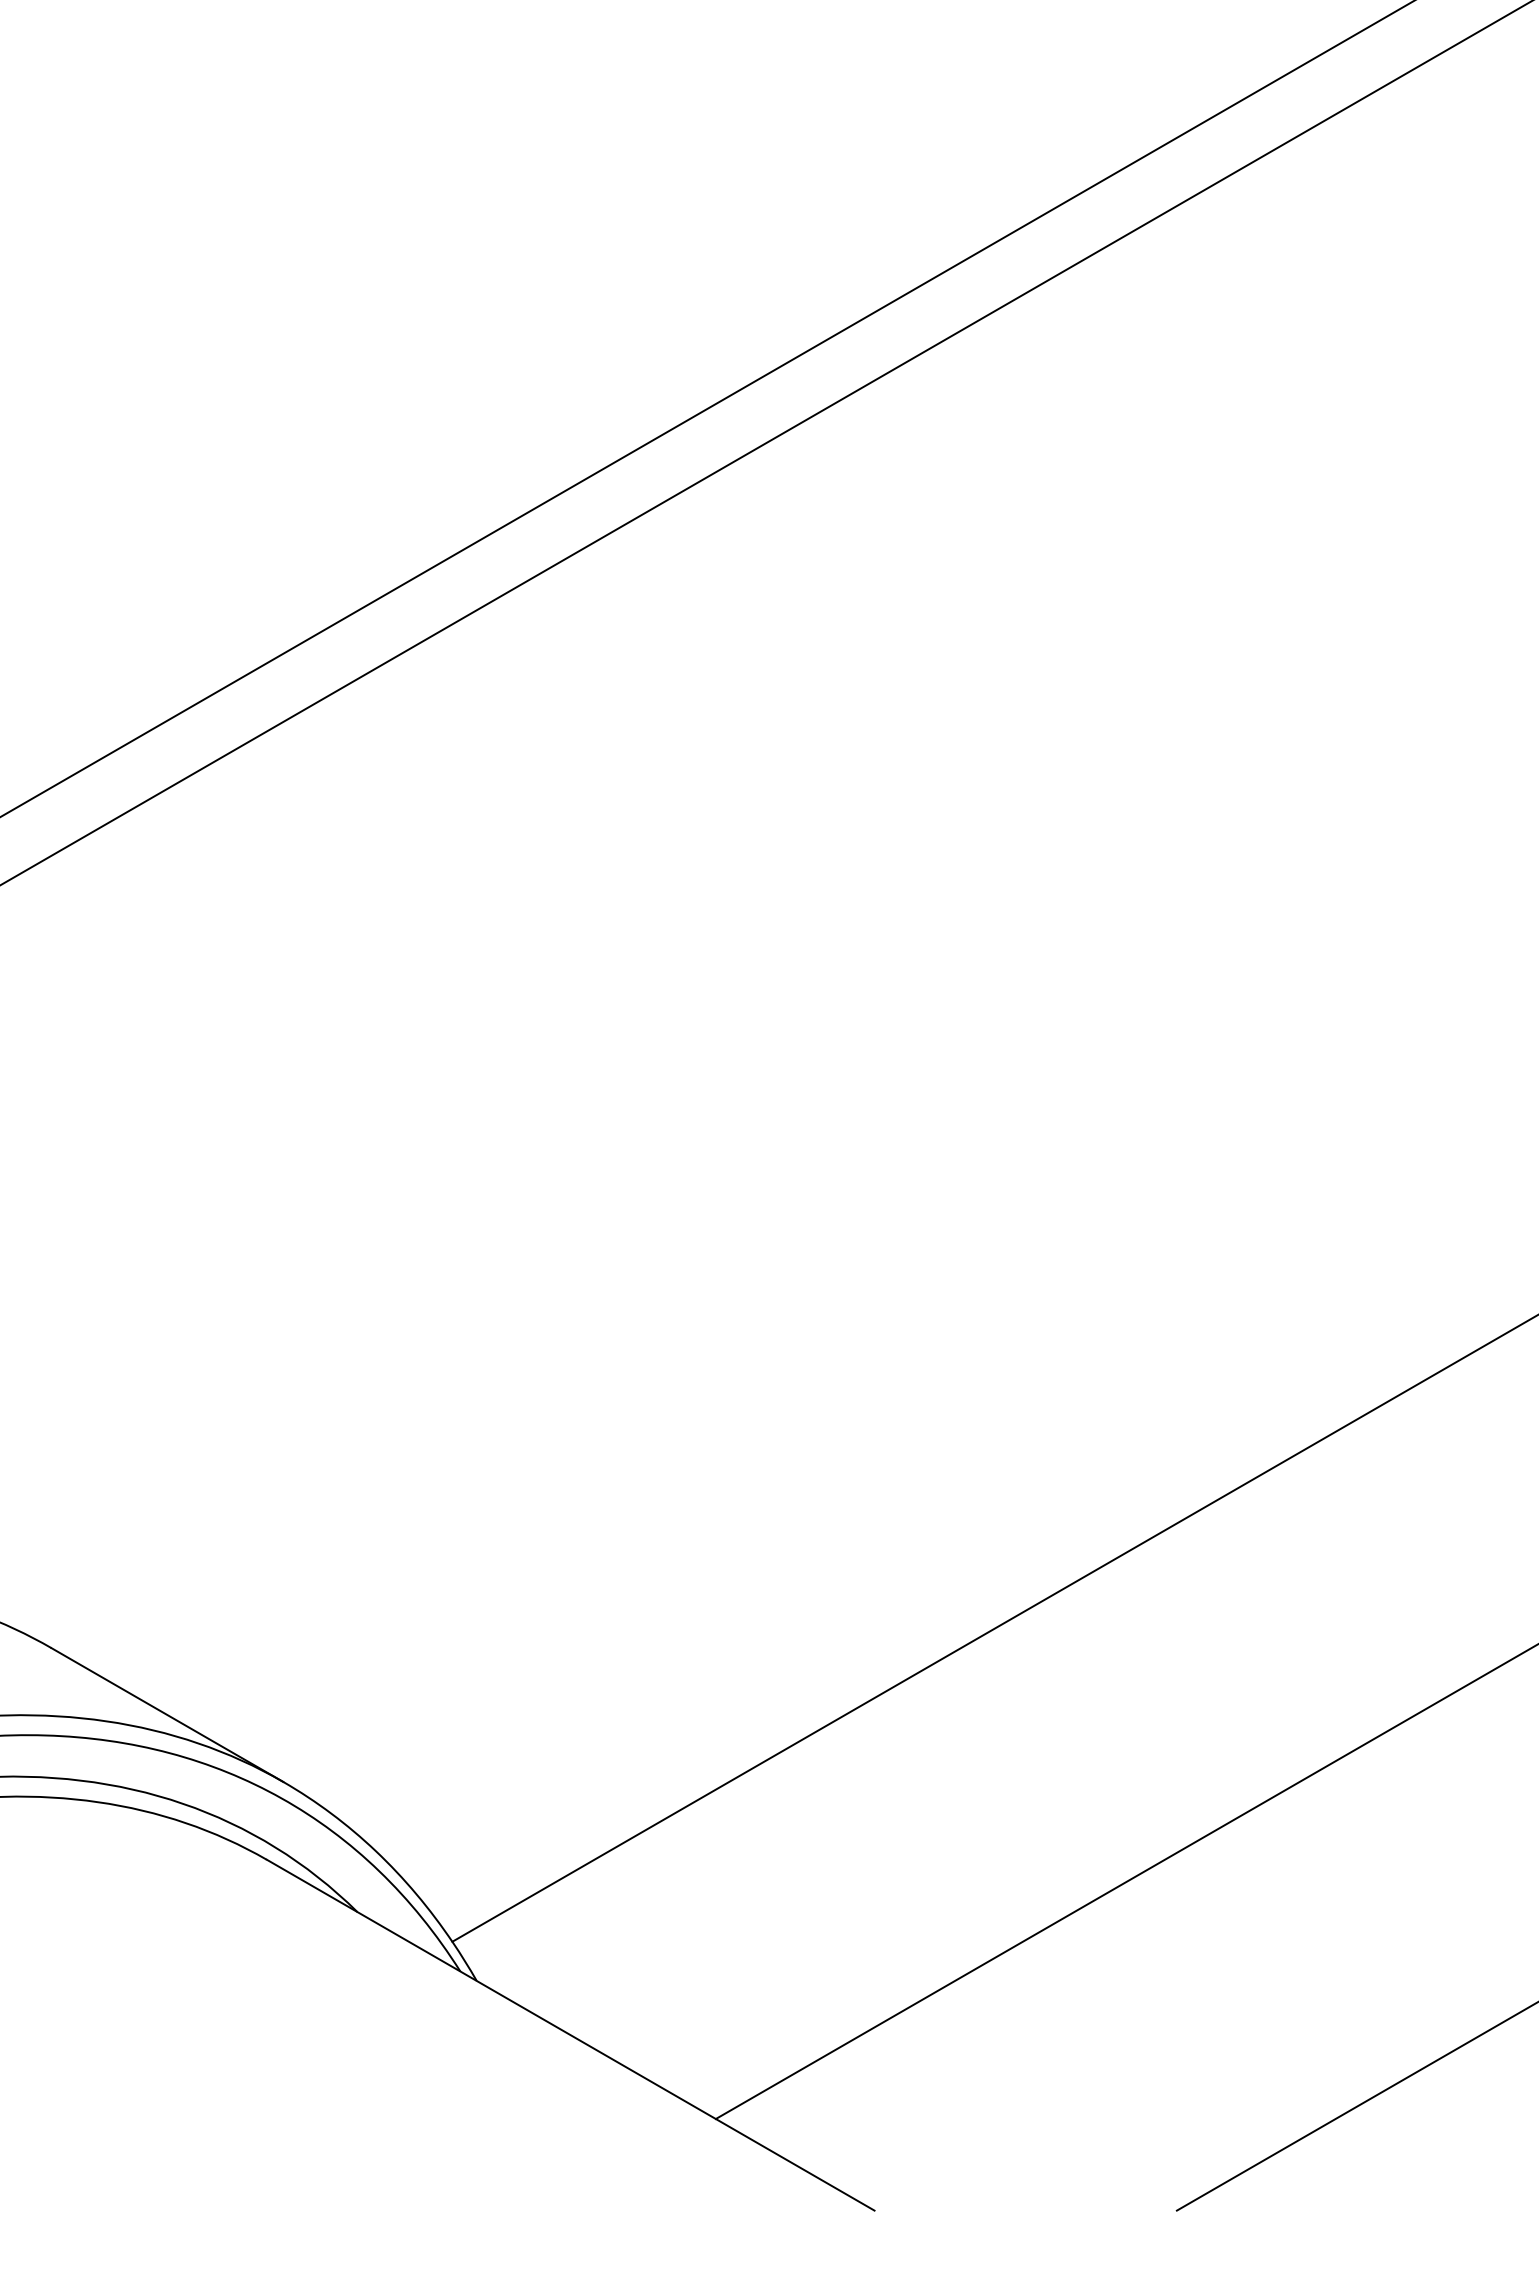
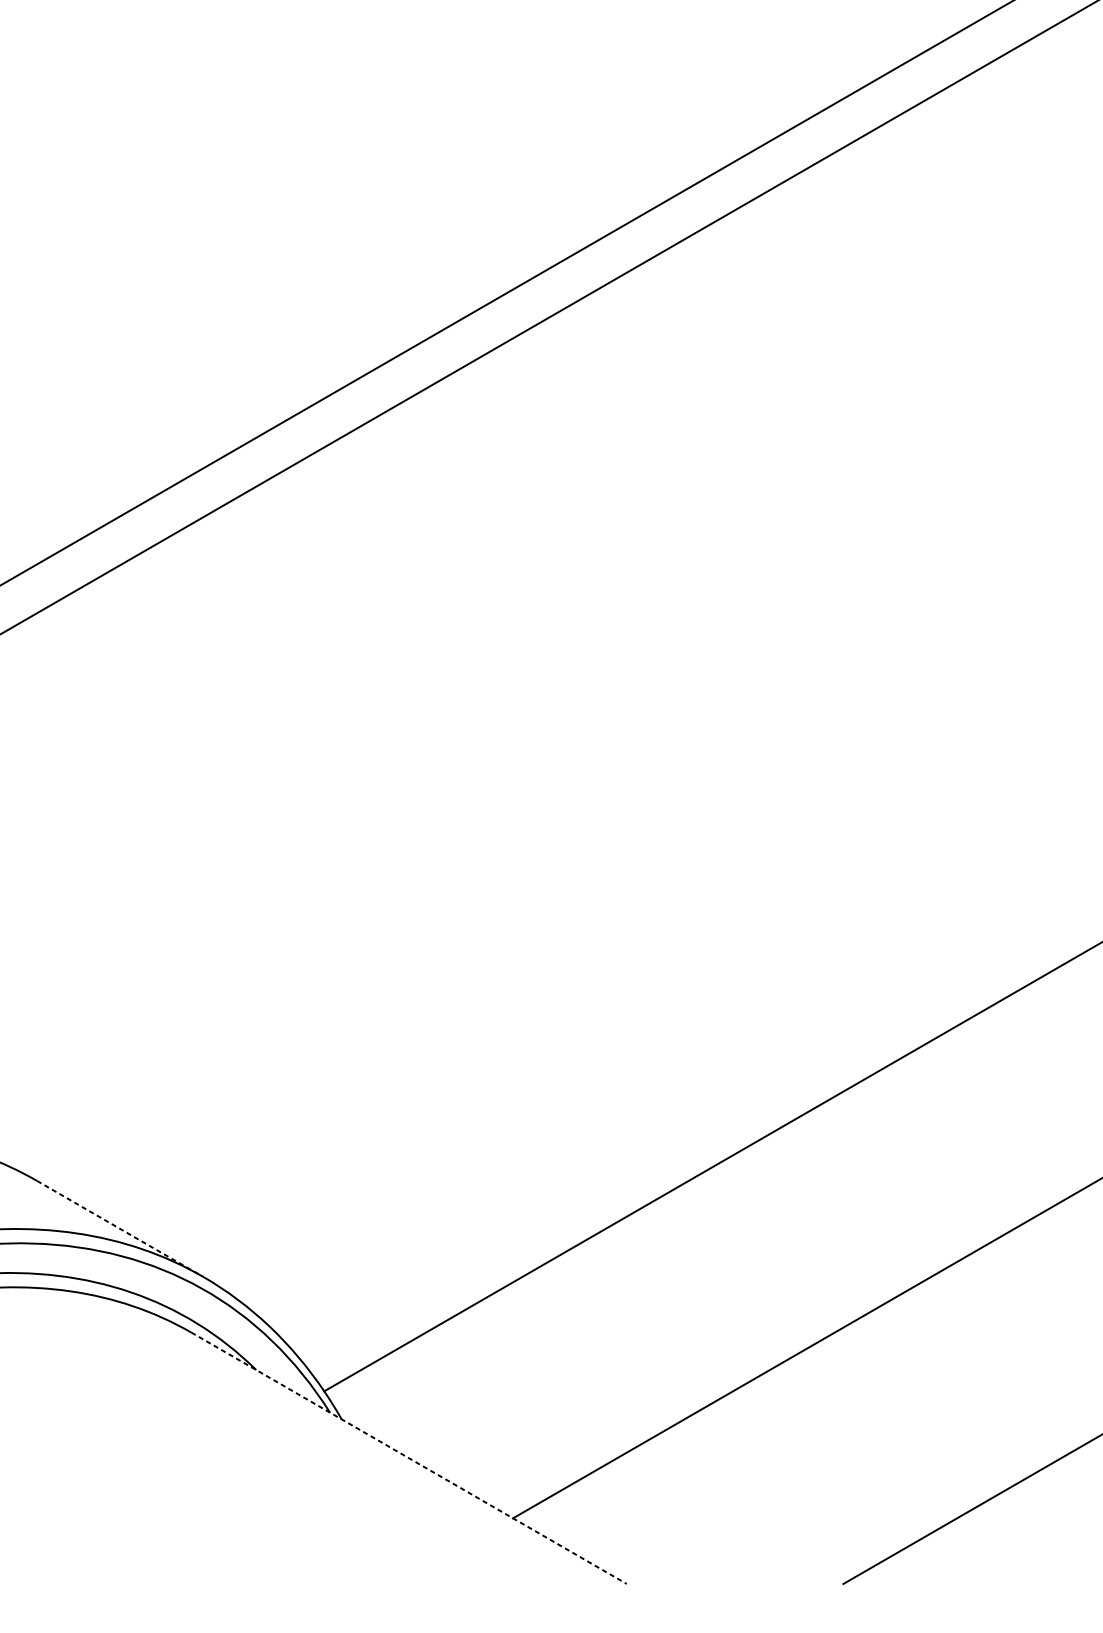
line: (167, 1715) -> (120, 1229), solid -> dashed
line: (570, 2035) -> (408, 1458), solid -> dashed

